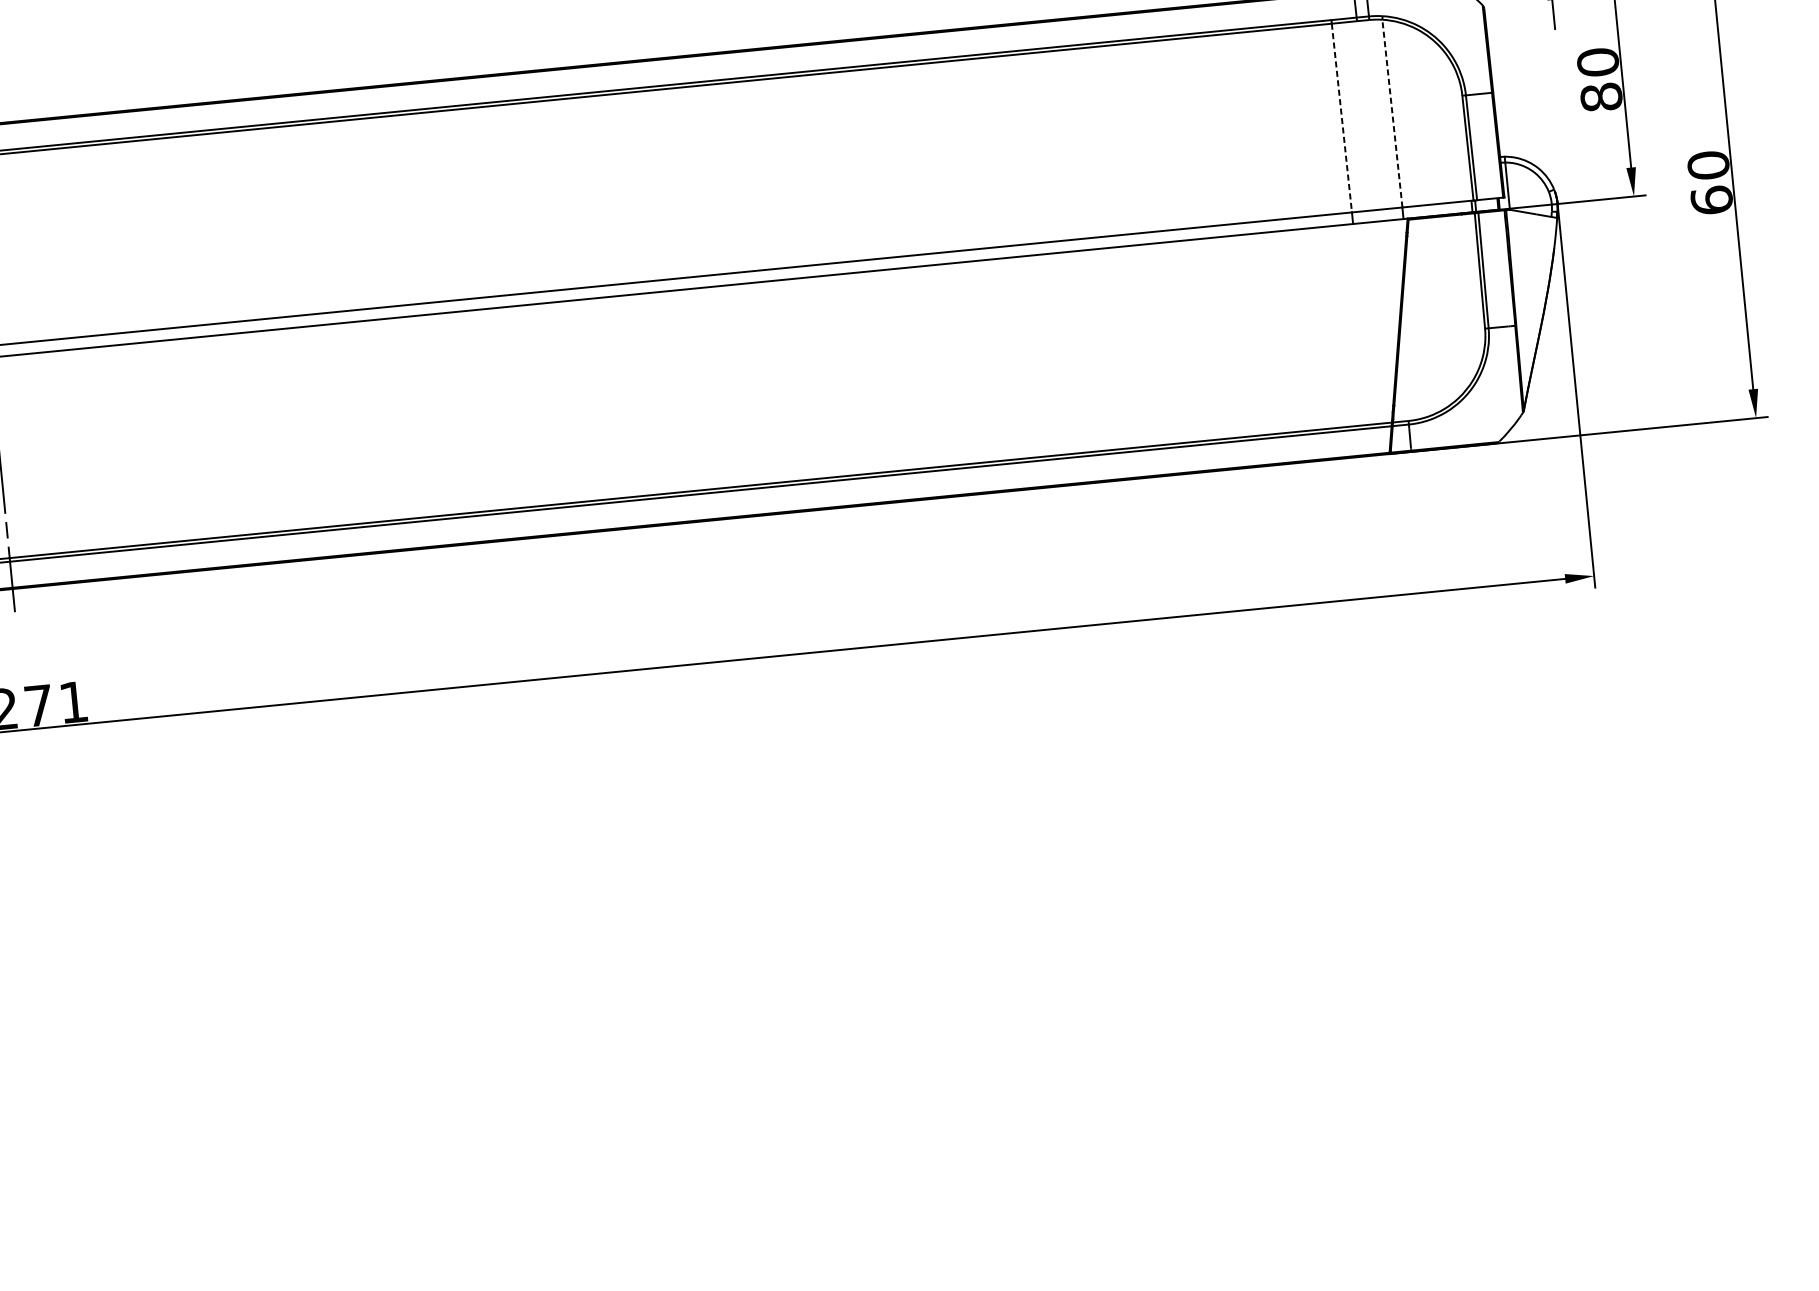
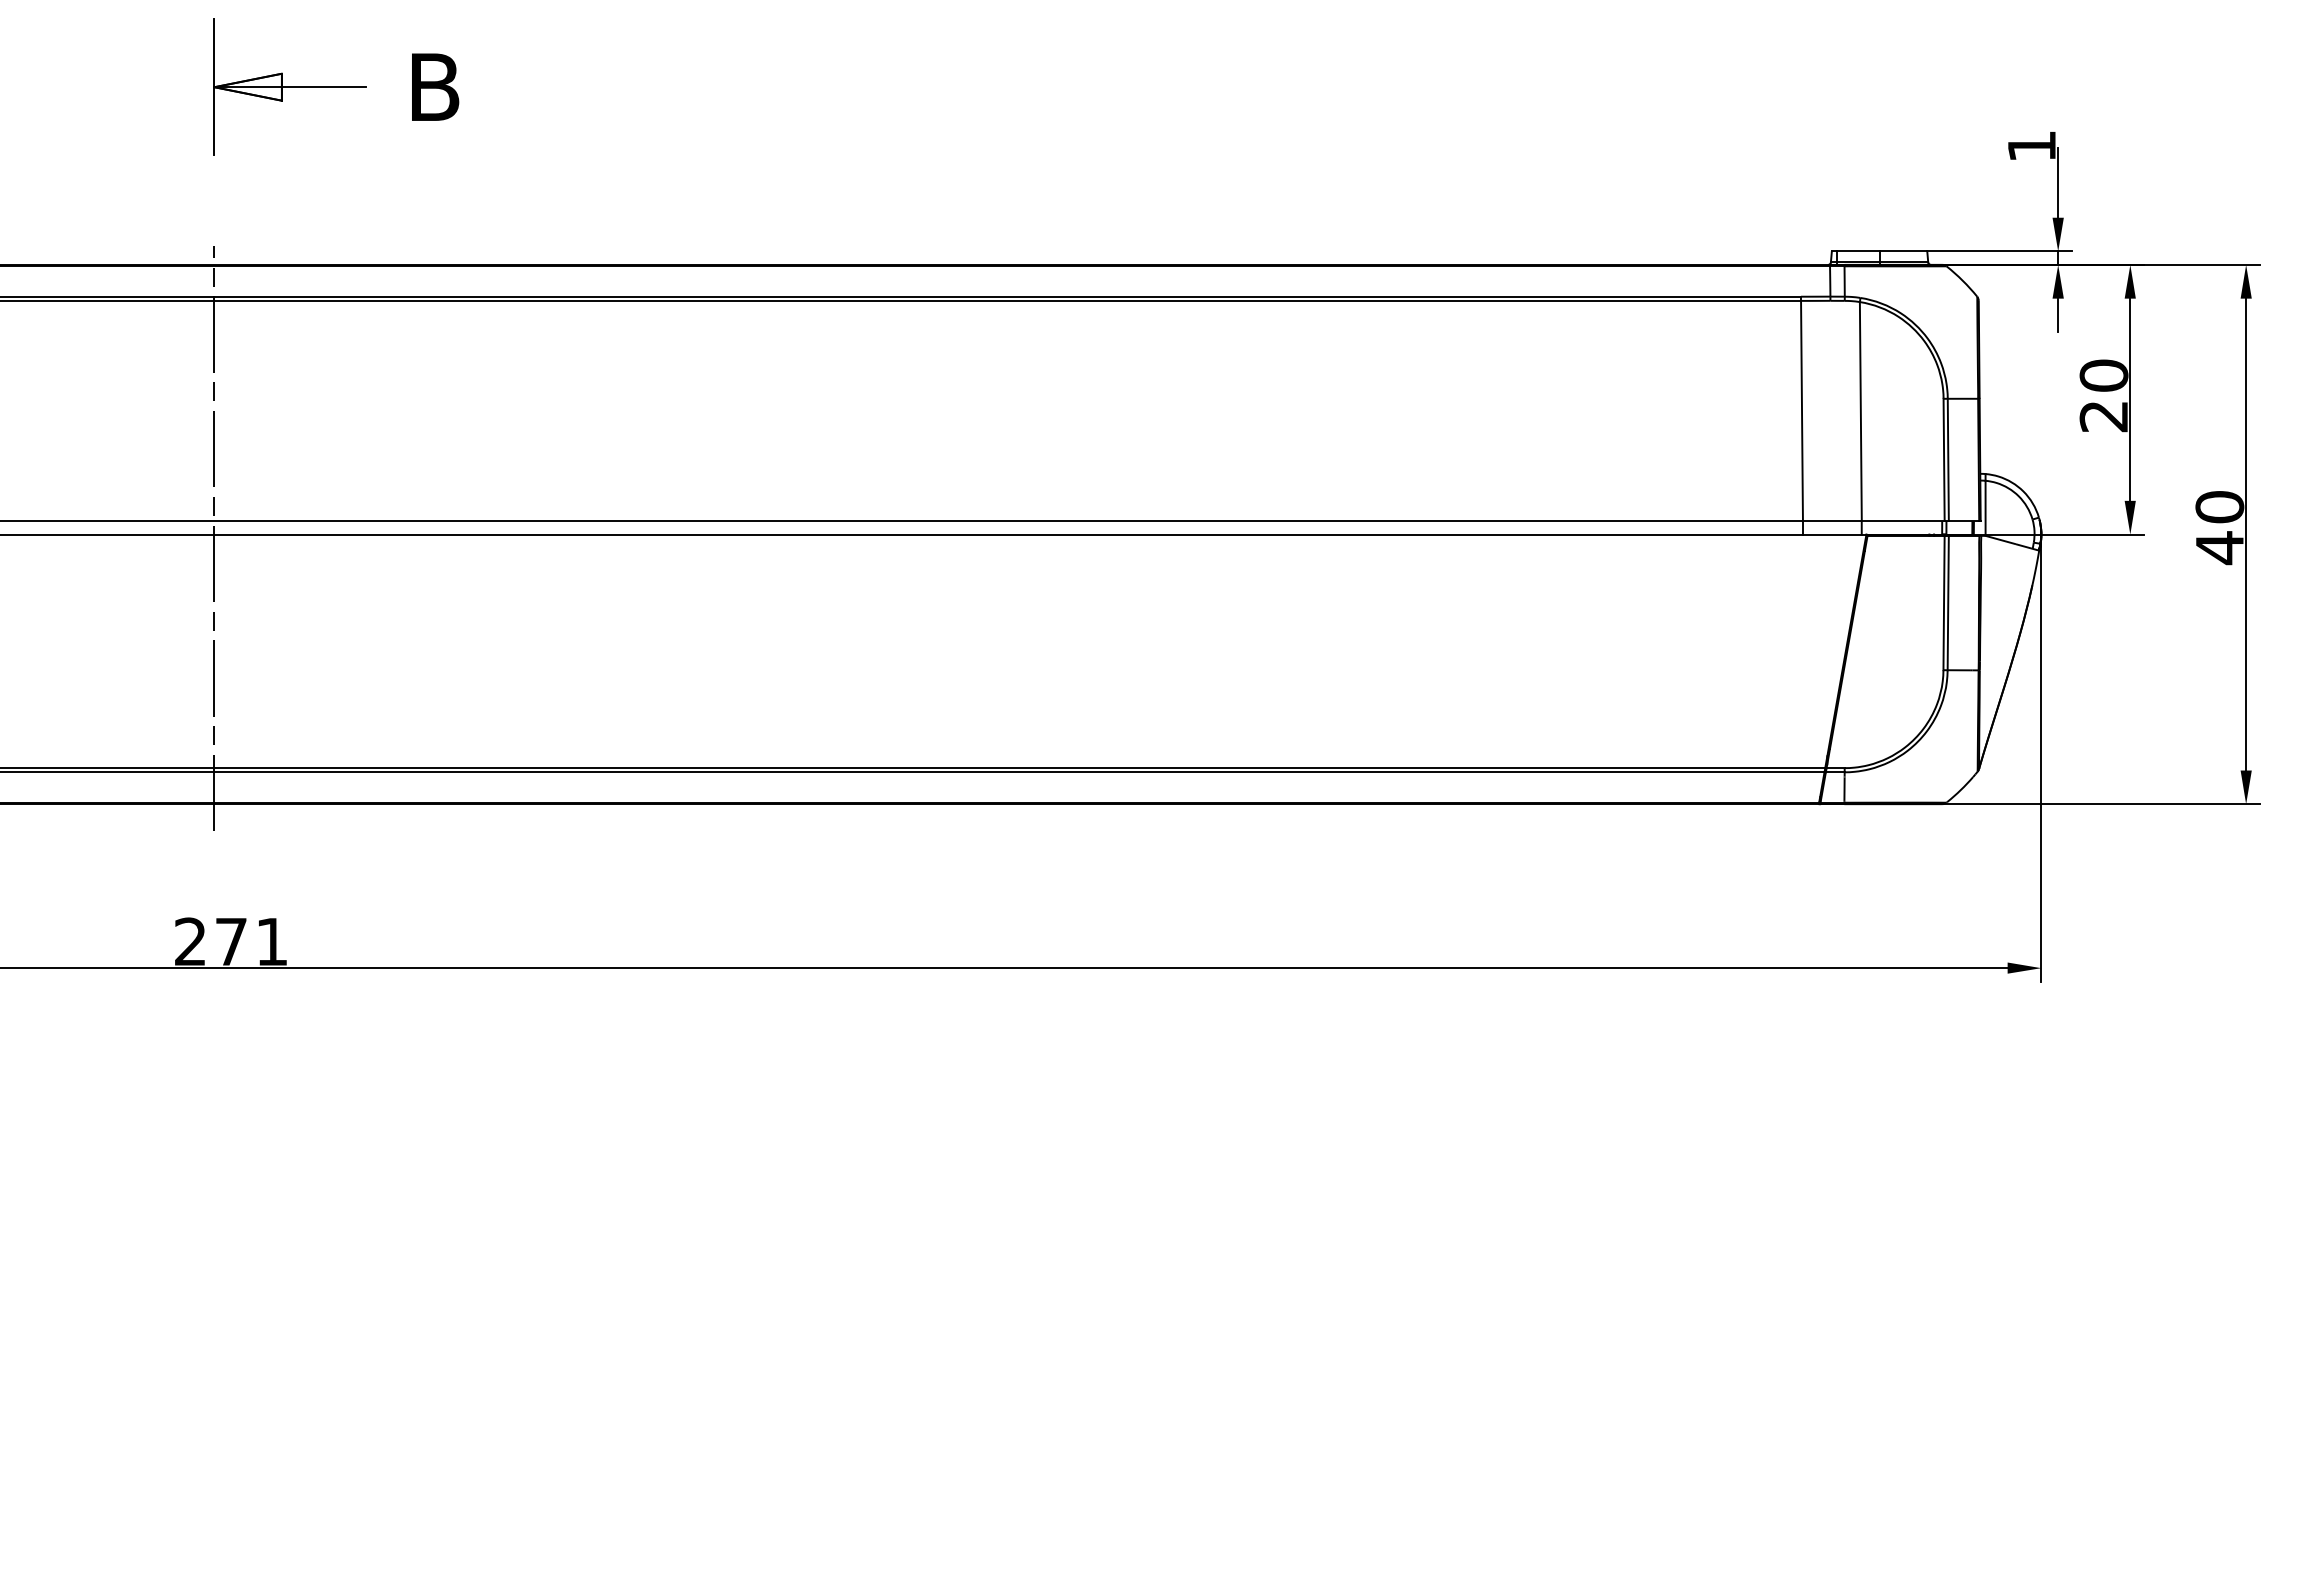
text: (1601, 97) -> (2103, 416), 80 -> 20
line: (1392, 113) -> (1860, 411), dashed -> solid
line: (1342, 118) -> (1802, 411), dashed -> solid
text: (1711, 200) -> (2219, 548), 60 -> 40

